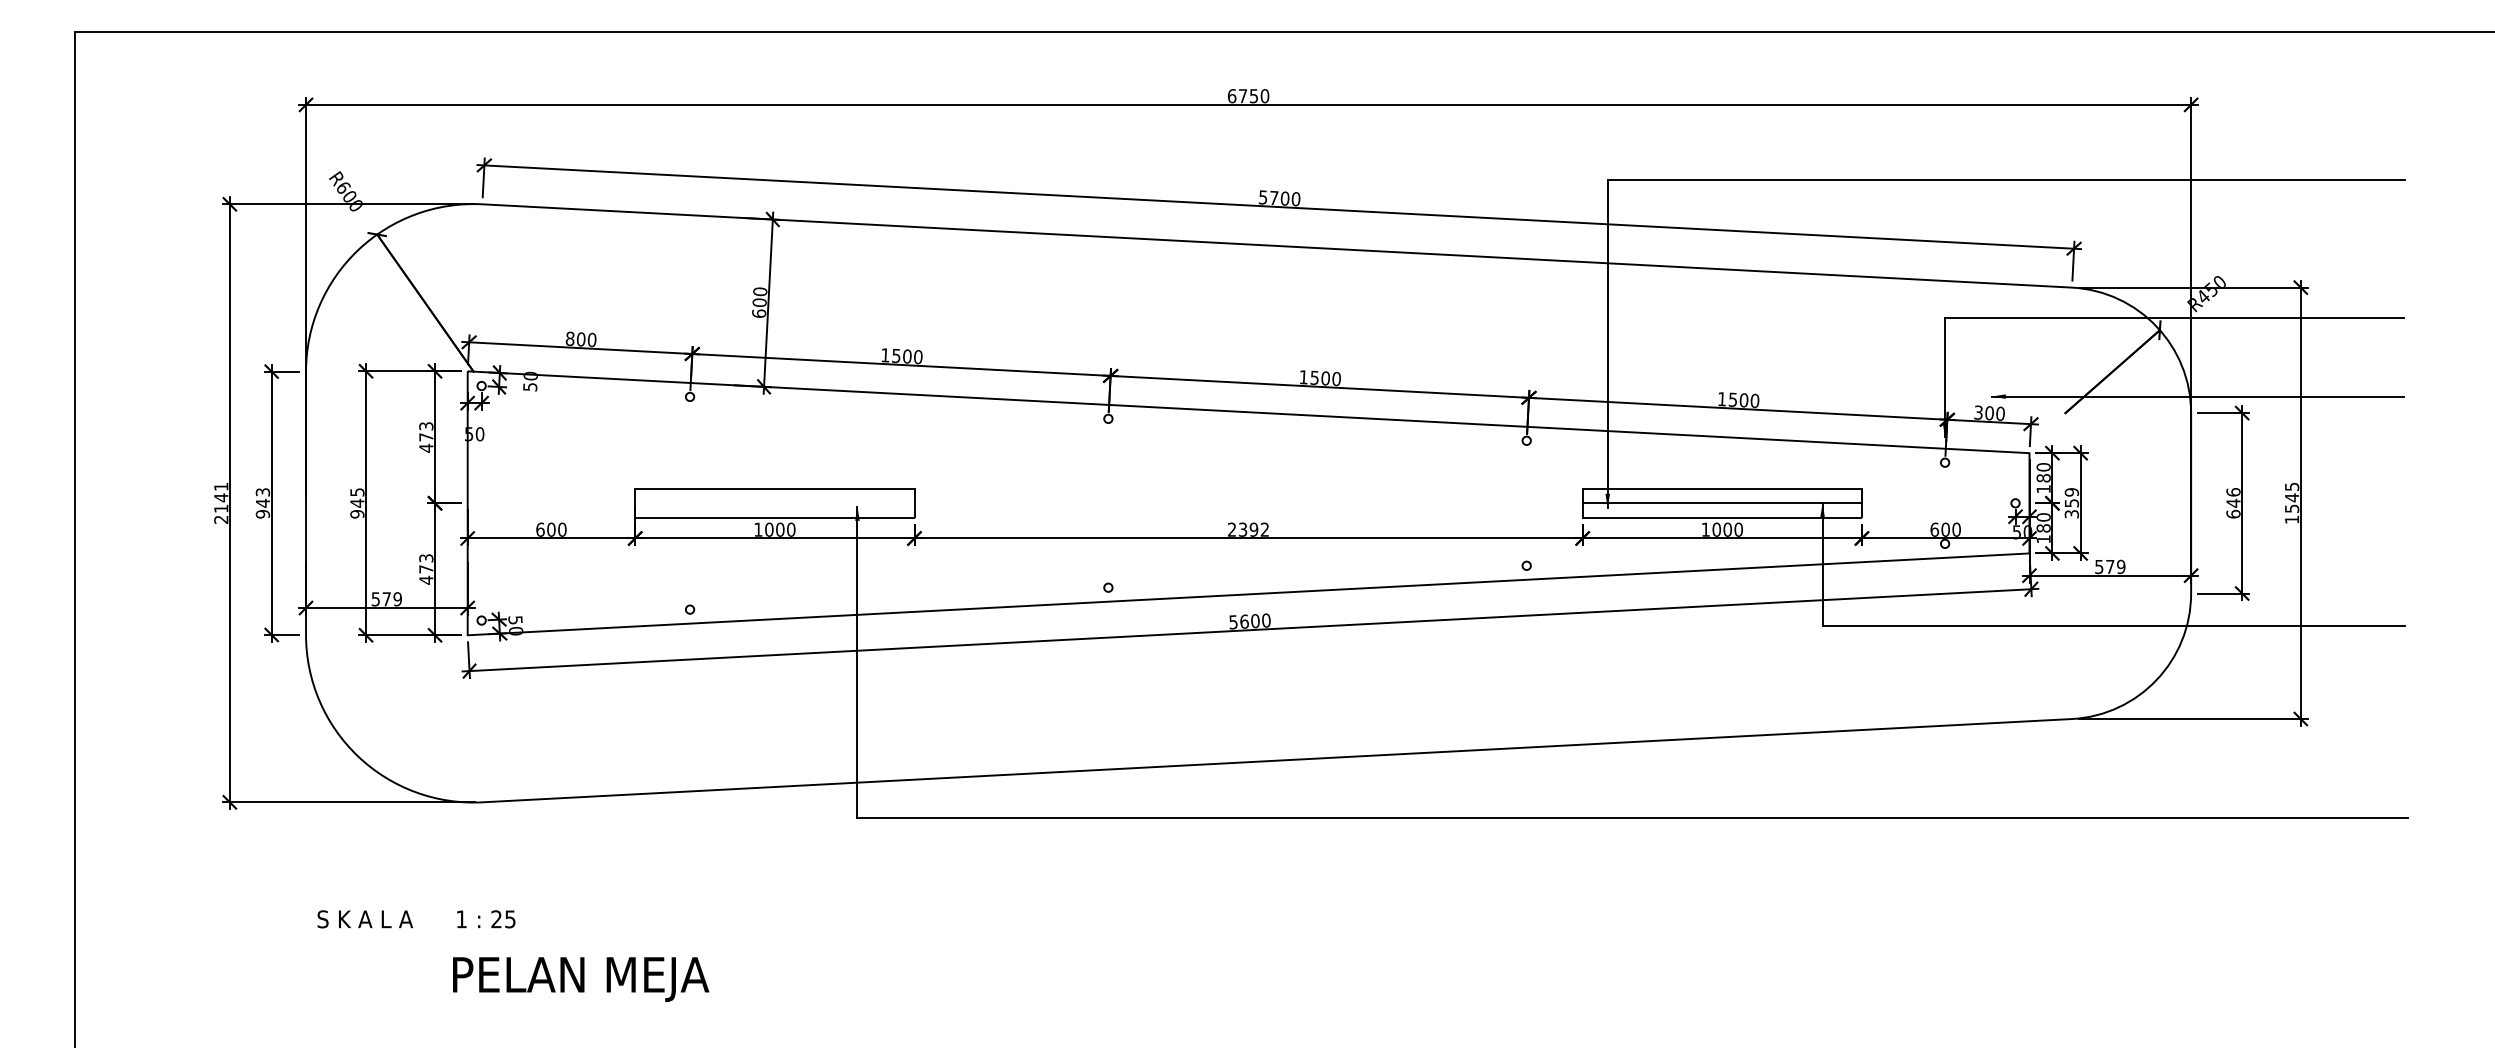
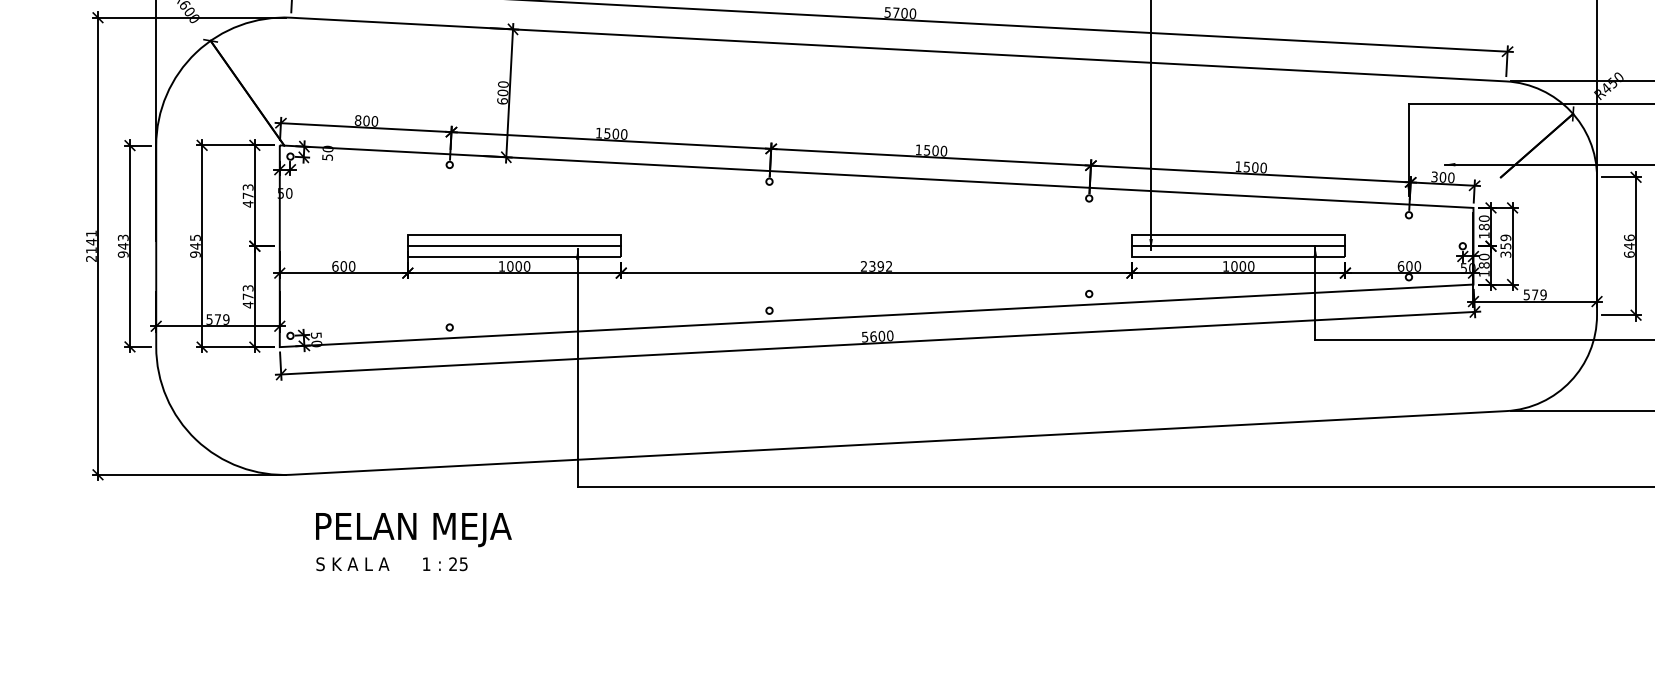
line: (774, 503) -> (514, 246), added
text: (416, 919) -> (392, 564), moved
text: (581, 979) -> (414, 529), moved

